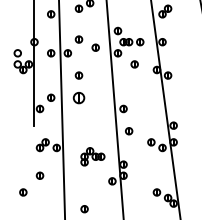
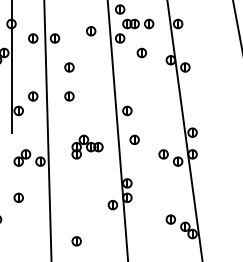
part: (78, 39) -> (68, 20), removed
part: (78, 97) -> (68, 96), size x0.62
part: (92, 156) -> (87, 146), moved

